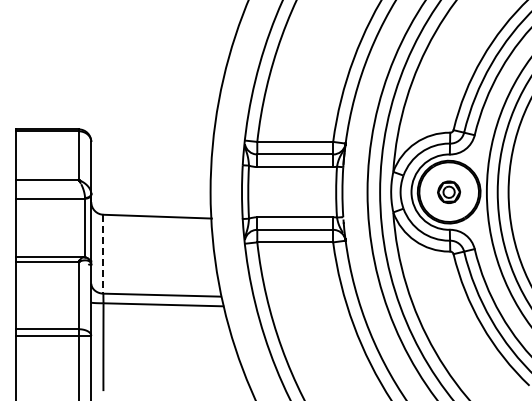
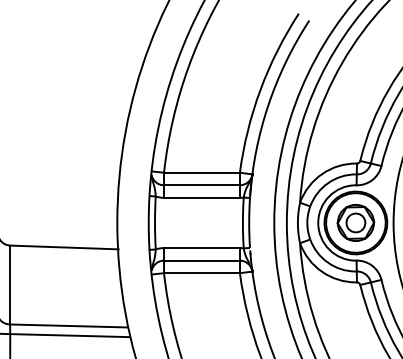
part: (448, 192) -> (355, 223), size x1.67
line: (103, 254) -> (10, 285), dashed -> solid

